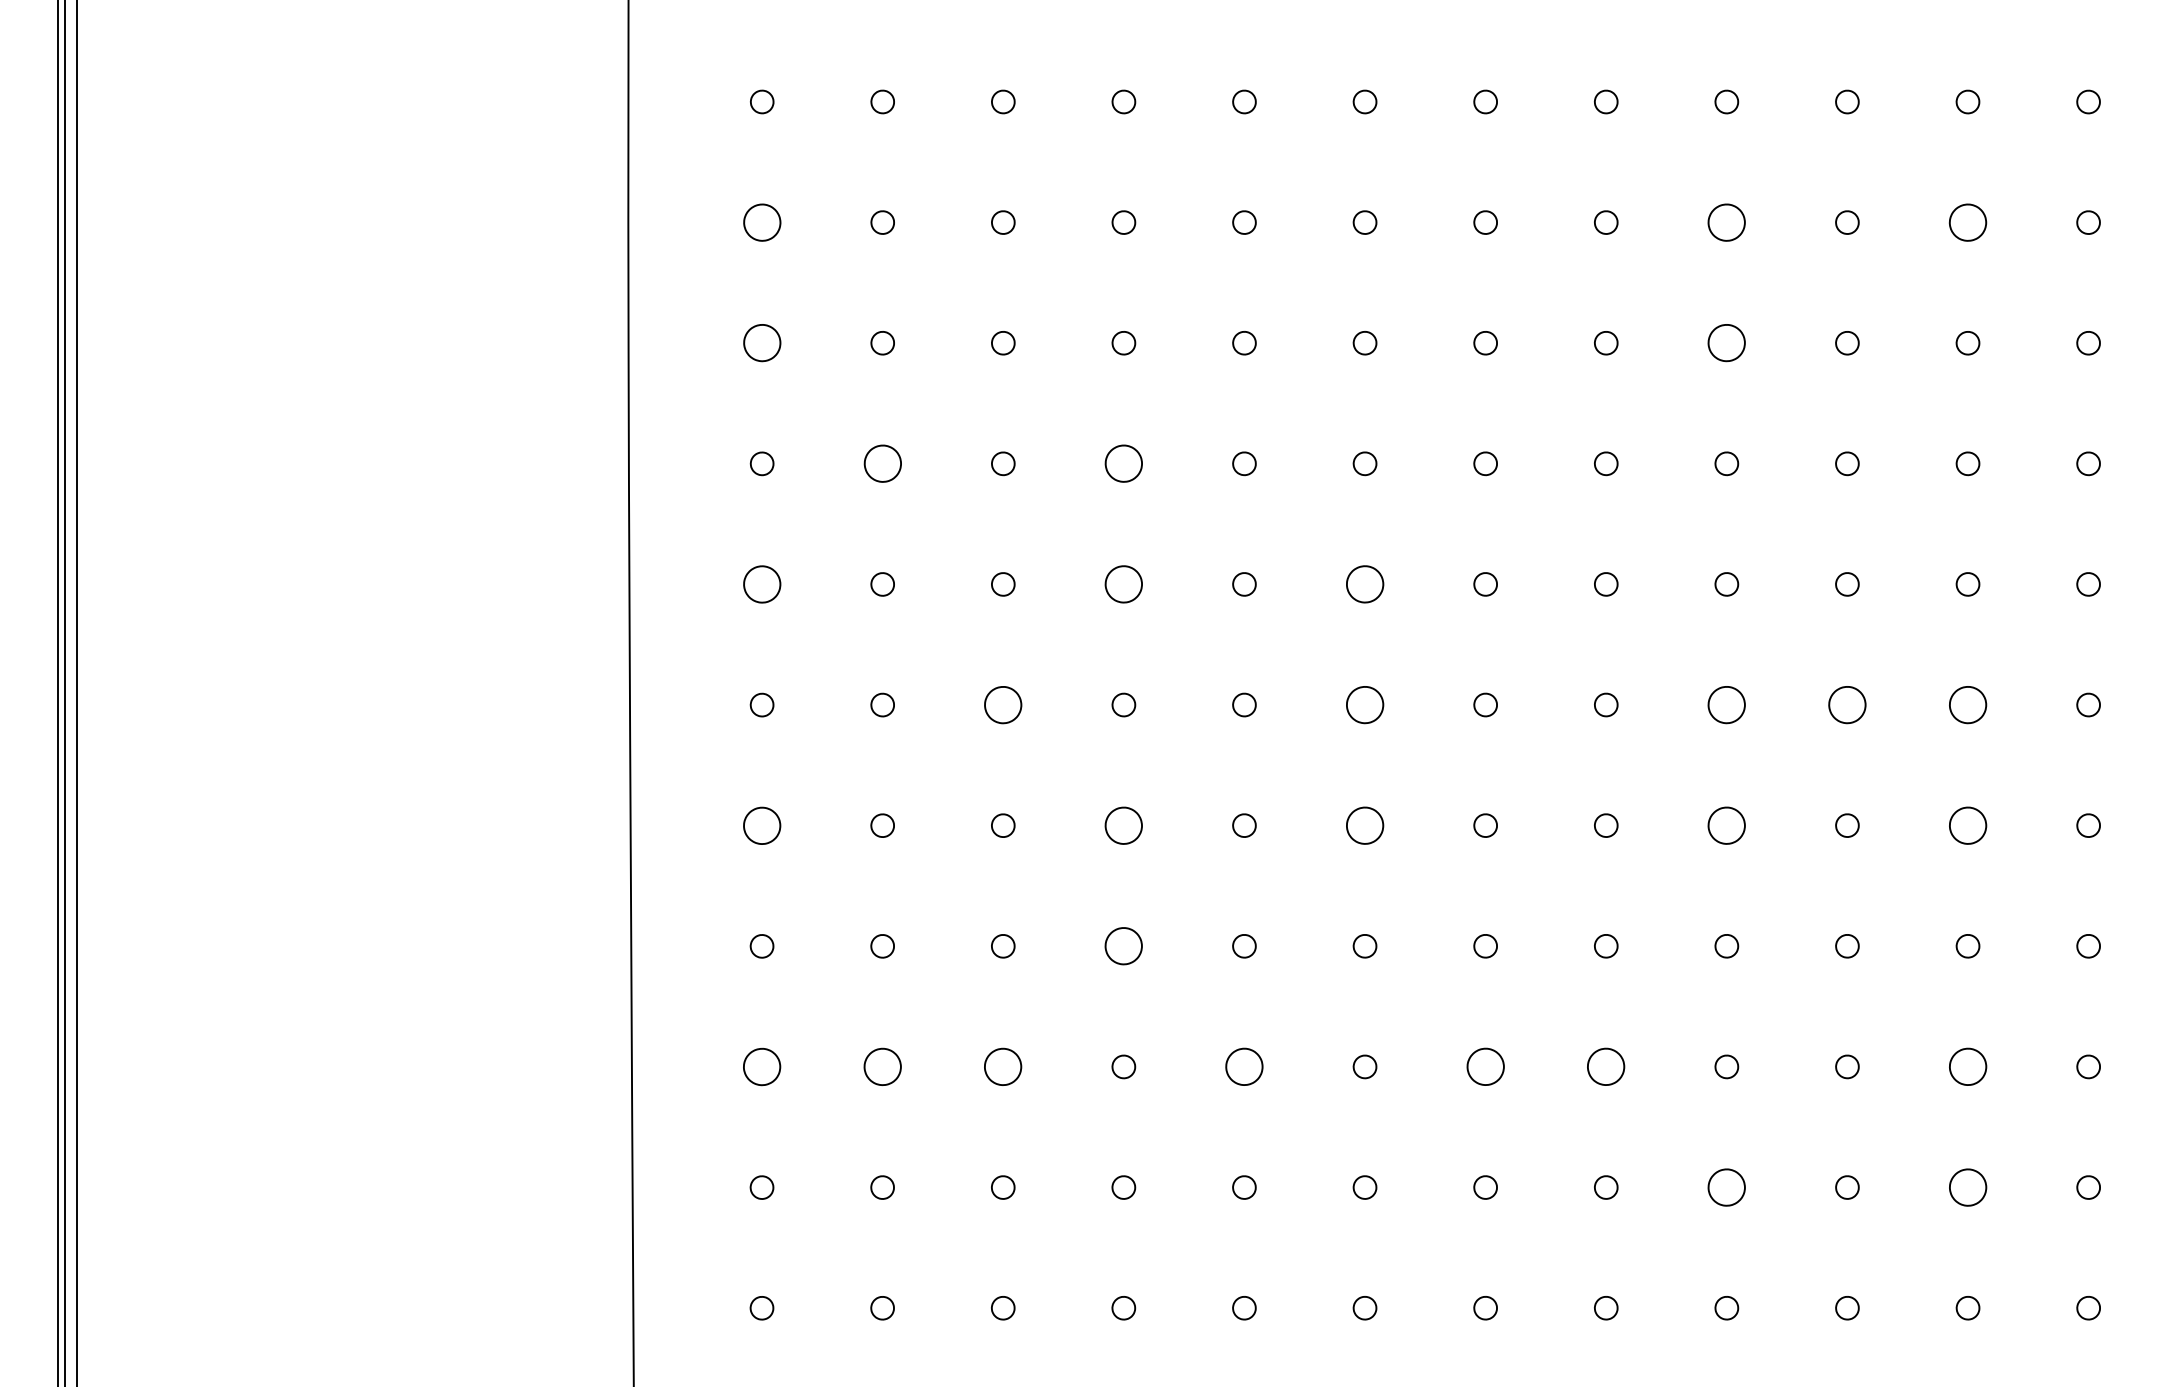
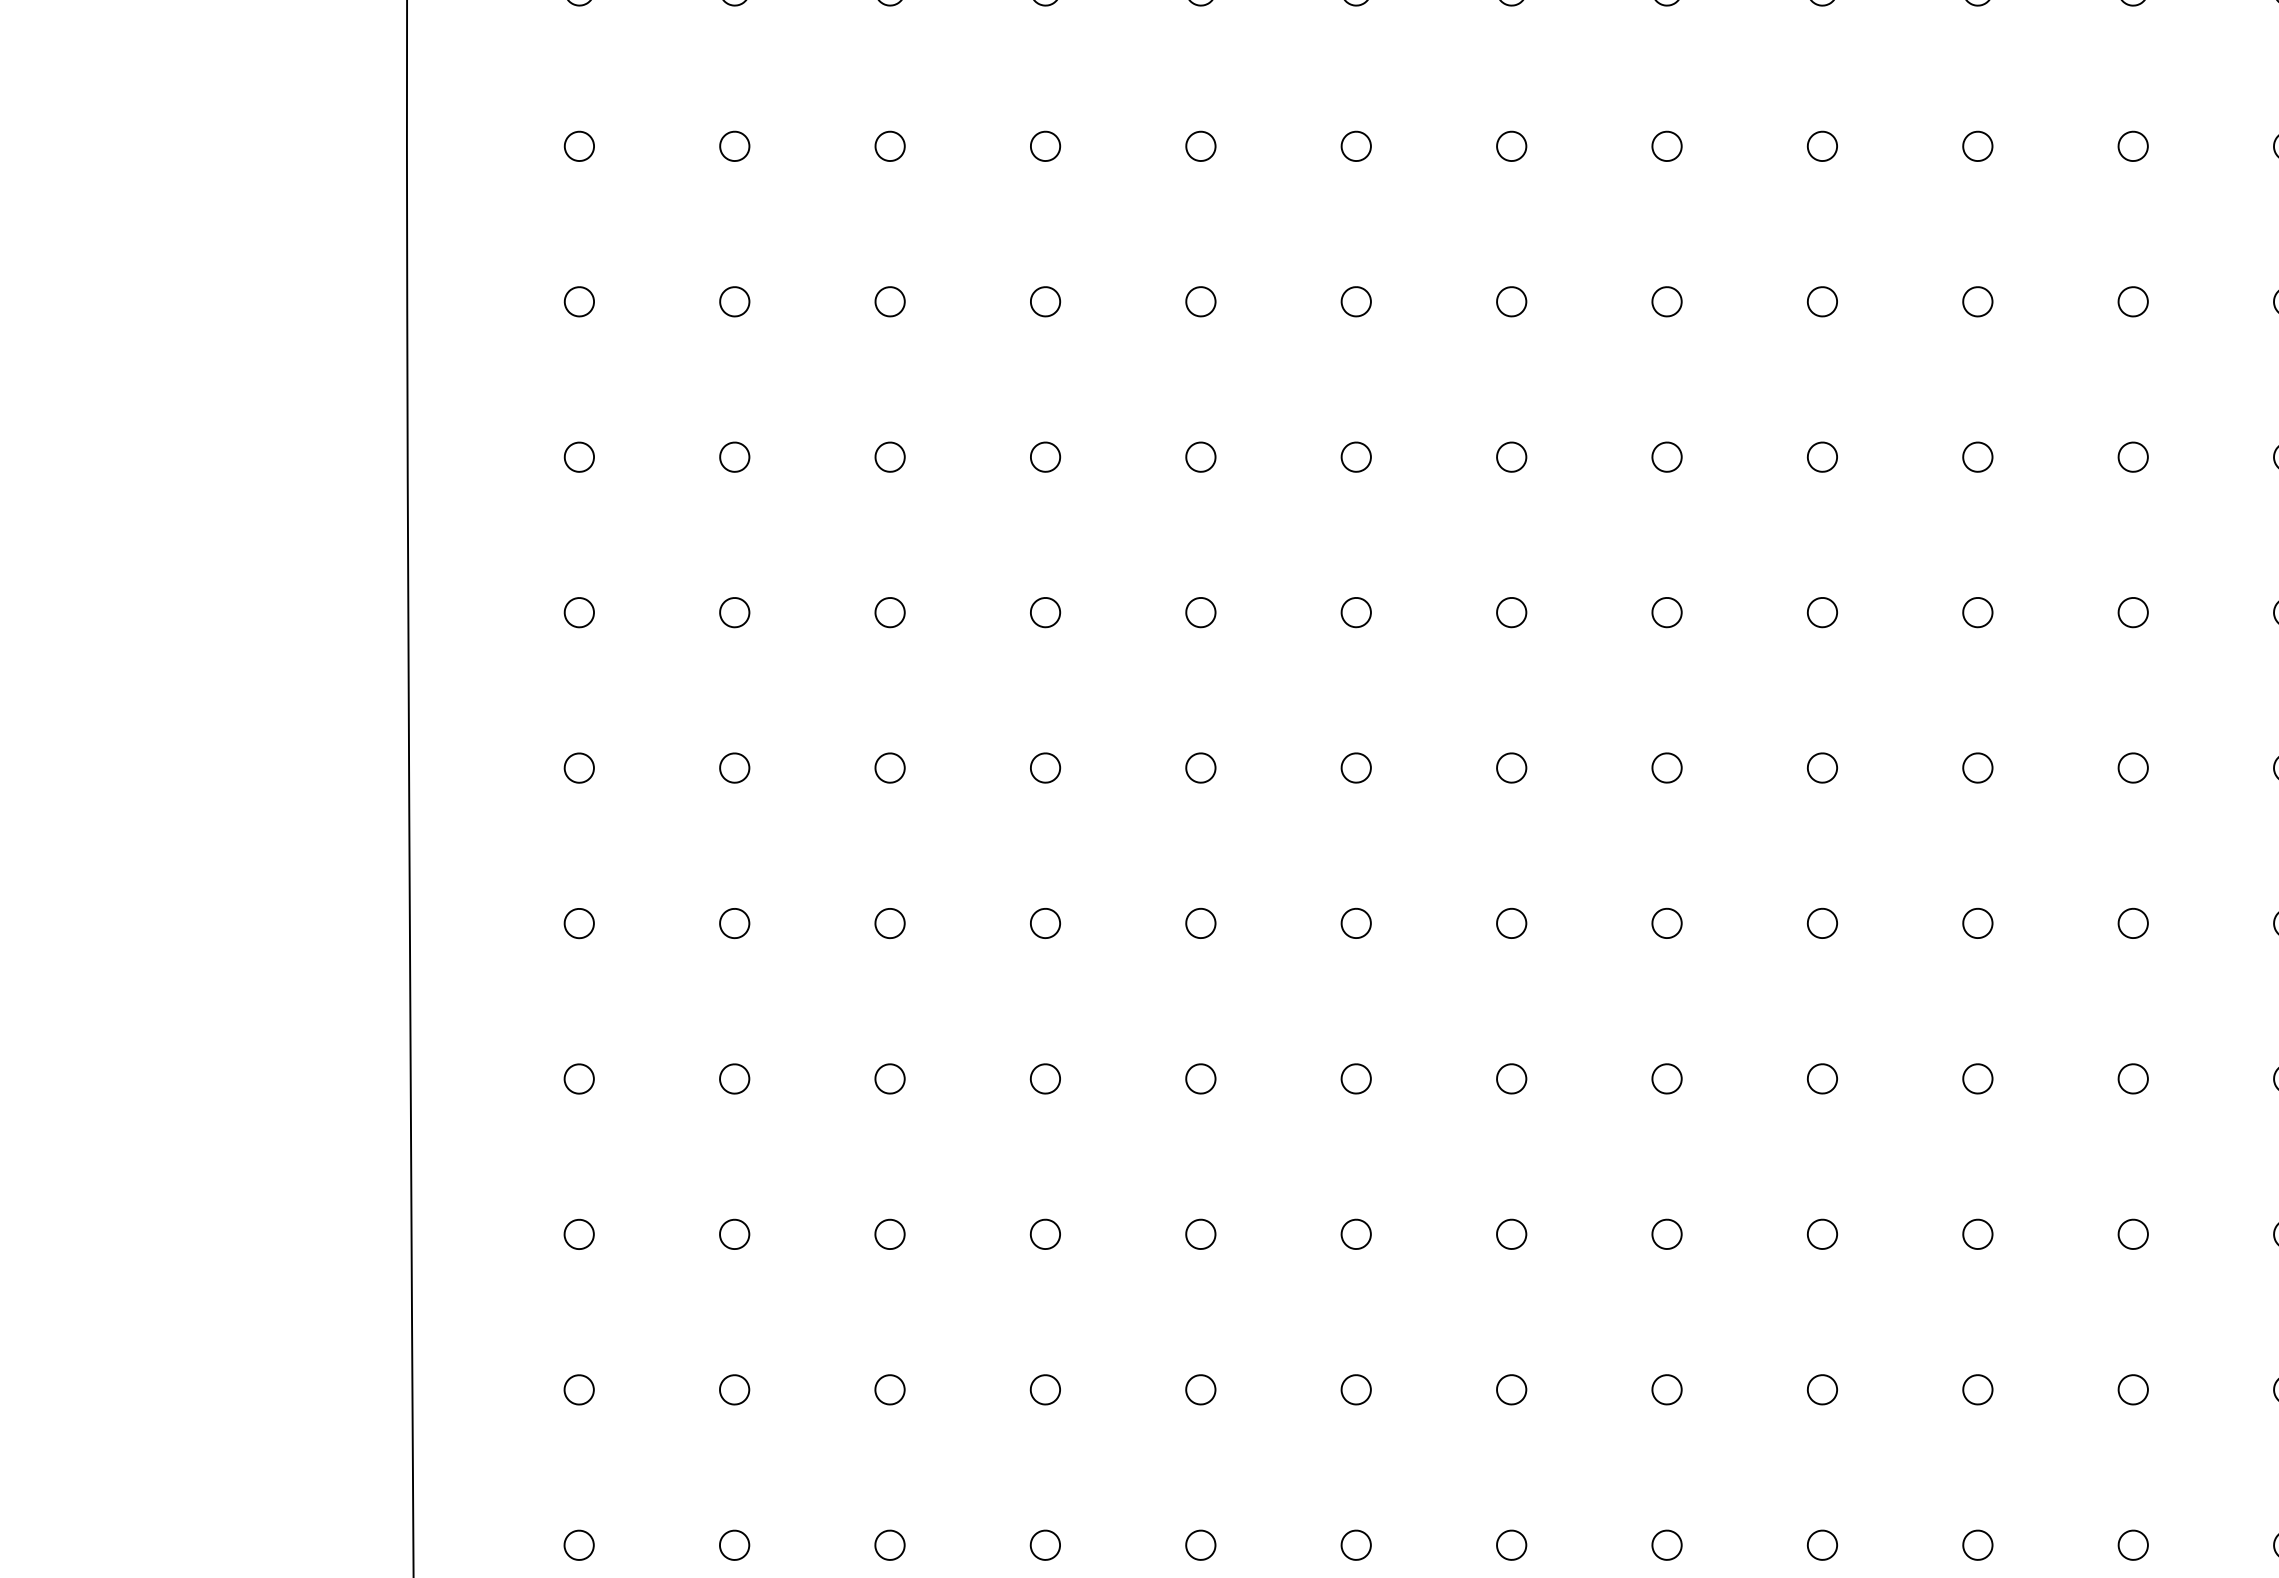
part: (761, 222) -> (578, 146), size x0.62
part: (1726, 222) -> (1822, 146), size x0.62
part: (1967, 222) -> (2132, 146), size x0.62
part: (761, 343) -> (578, 302), size x0.62
part: (1726, 343) -> (1822, 302), size x0.62
part: (882, 463) -> (734, 456), size x0.62
part: (1123, 463) -> (1045, 456), size x0.62
part: (761, 584) -> (578, 612), size x0.62
part: (1123, 584) -> (1045, 612), size x0.62
part: (1364, 584) -> (1355, 612), size x0.62
part: (1003, 704) -> (890, 767), size x0.62
part: (1364, 704) -> (1355, 767), size x0.62
part: (1726, 704) -> (1822, 767), size x0.62
part: (1847, 704) -> (1977, 767), size x0.62
part: (1967, 704) -> (2132, 767), size x0.62
part: (761, 825) -> (578, 923), size x0.62
part: (1123, 825) -> (1045, 923), size x0.62
part: (1364, 825) -> (1355, 923), size x0.62
part: (1726, 825) -> (1822, 923), size x0.62
part: (1967, 825) -> (2132, 923), size x0.62
part: (1123, 946) -> (1045, 1079), size x0.62
part: (761, 1066) -> (578, 1233), size x0.62
part: (882, 1066) -> (734, 1233), size x0.62
part: (1003, 1066) -> (890, 1233), size x0.62
part: (1244, 1066) -> (1200, 1233), size x0.62
part: (1485, 1066) -> (1511, 1233), size x0.62
part: (1606, 1066) -> (1667, 1233), size x0.62
part: (1967, 1066) -> (2132, 1233), size x0.62
part: (1726, 1187) -> (1822, 1389), size x0.62
part: (1967, 1187) -> (2132, 1389), size x0.62

